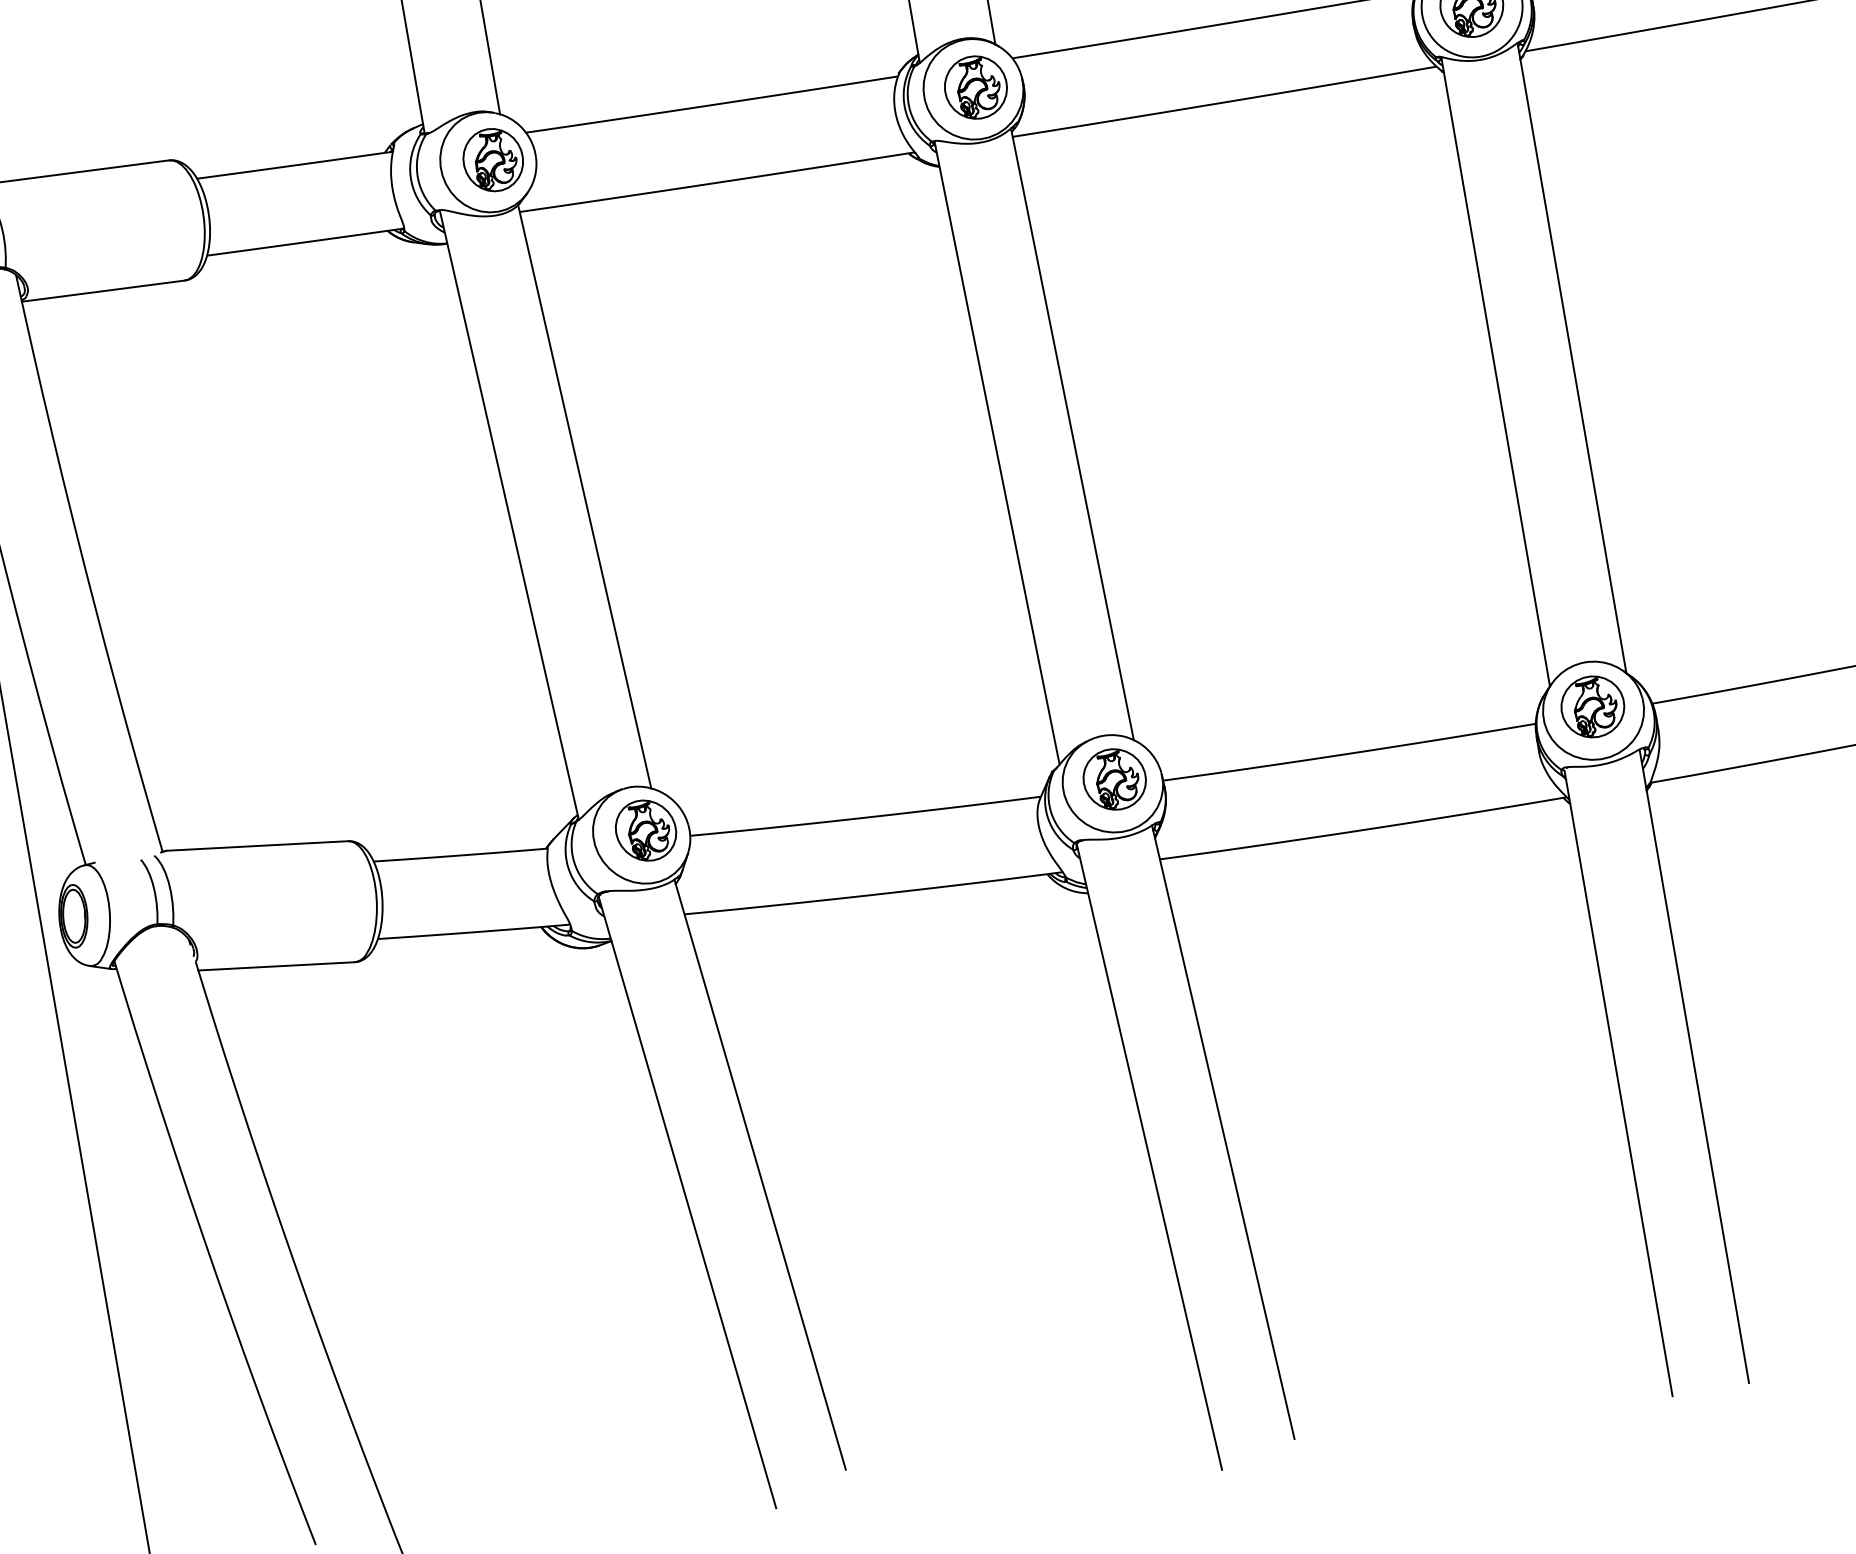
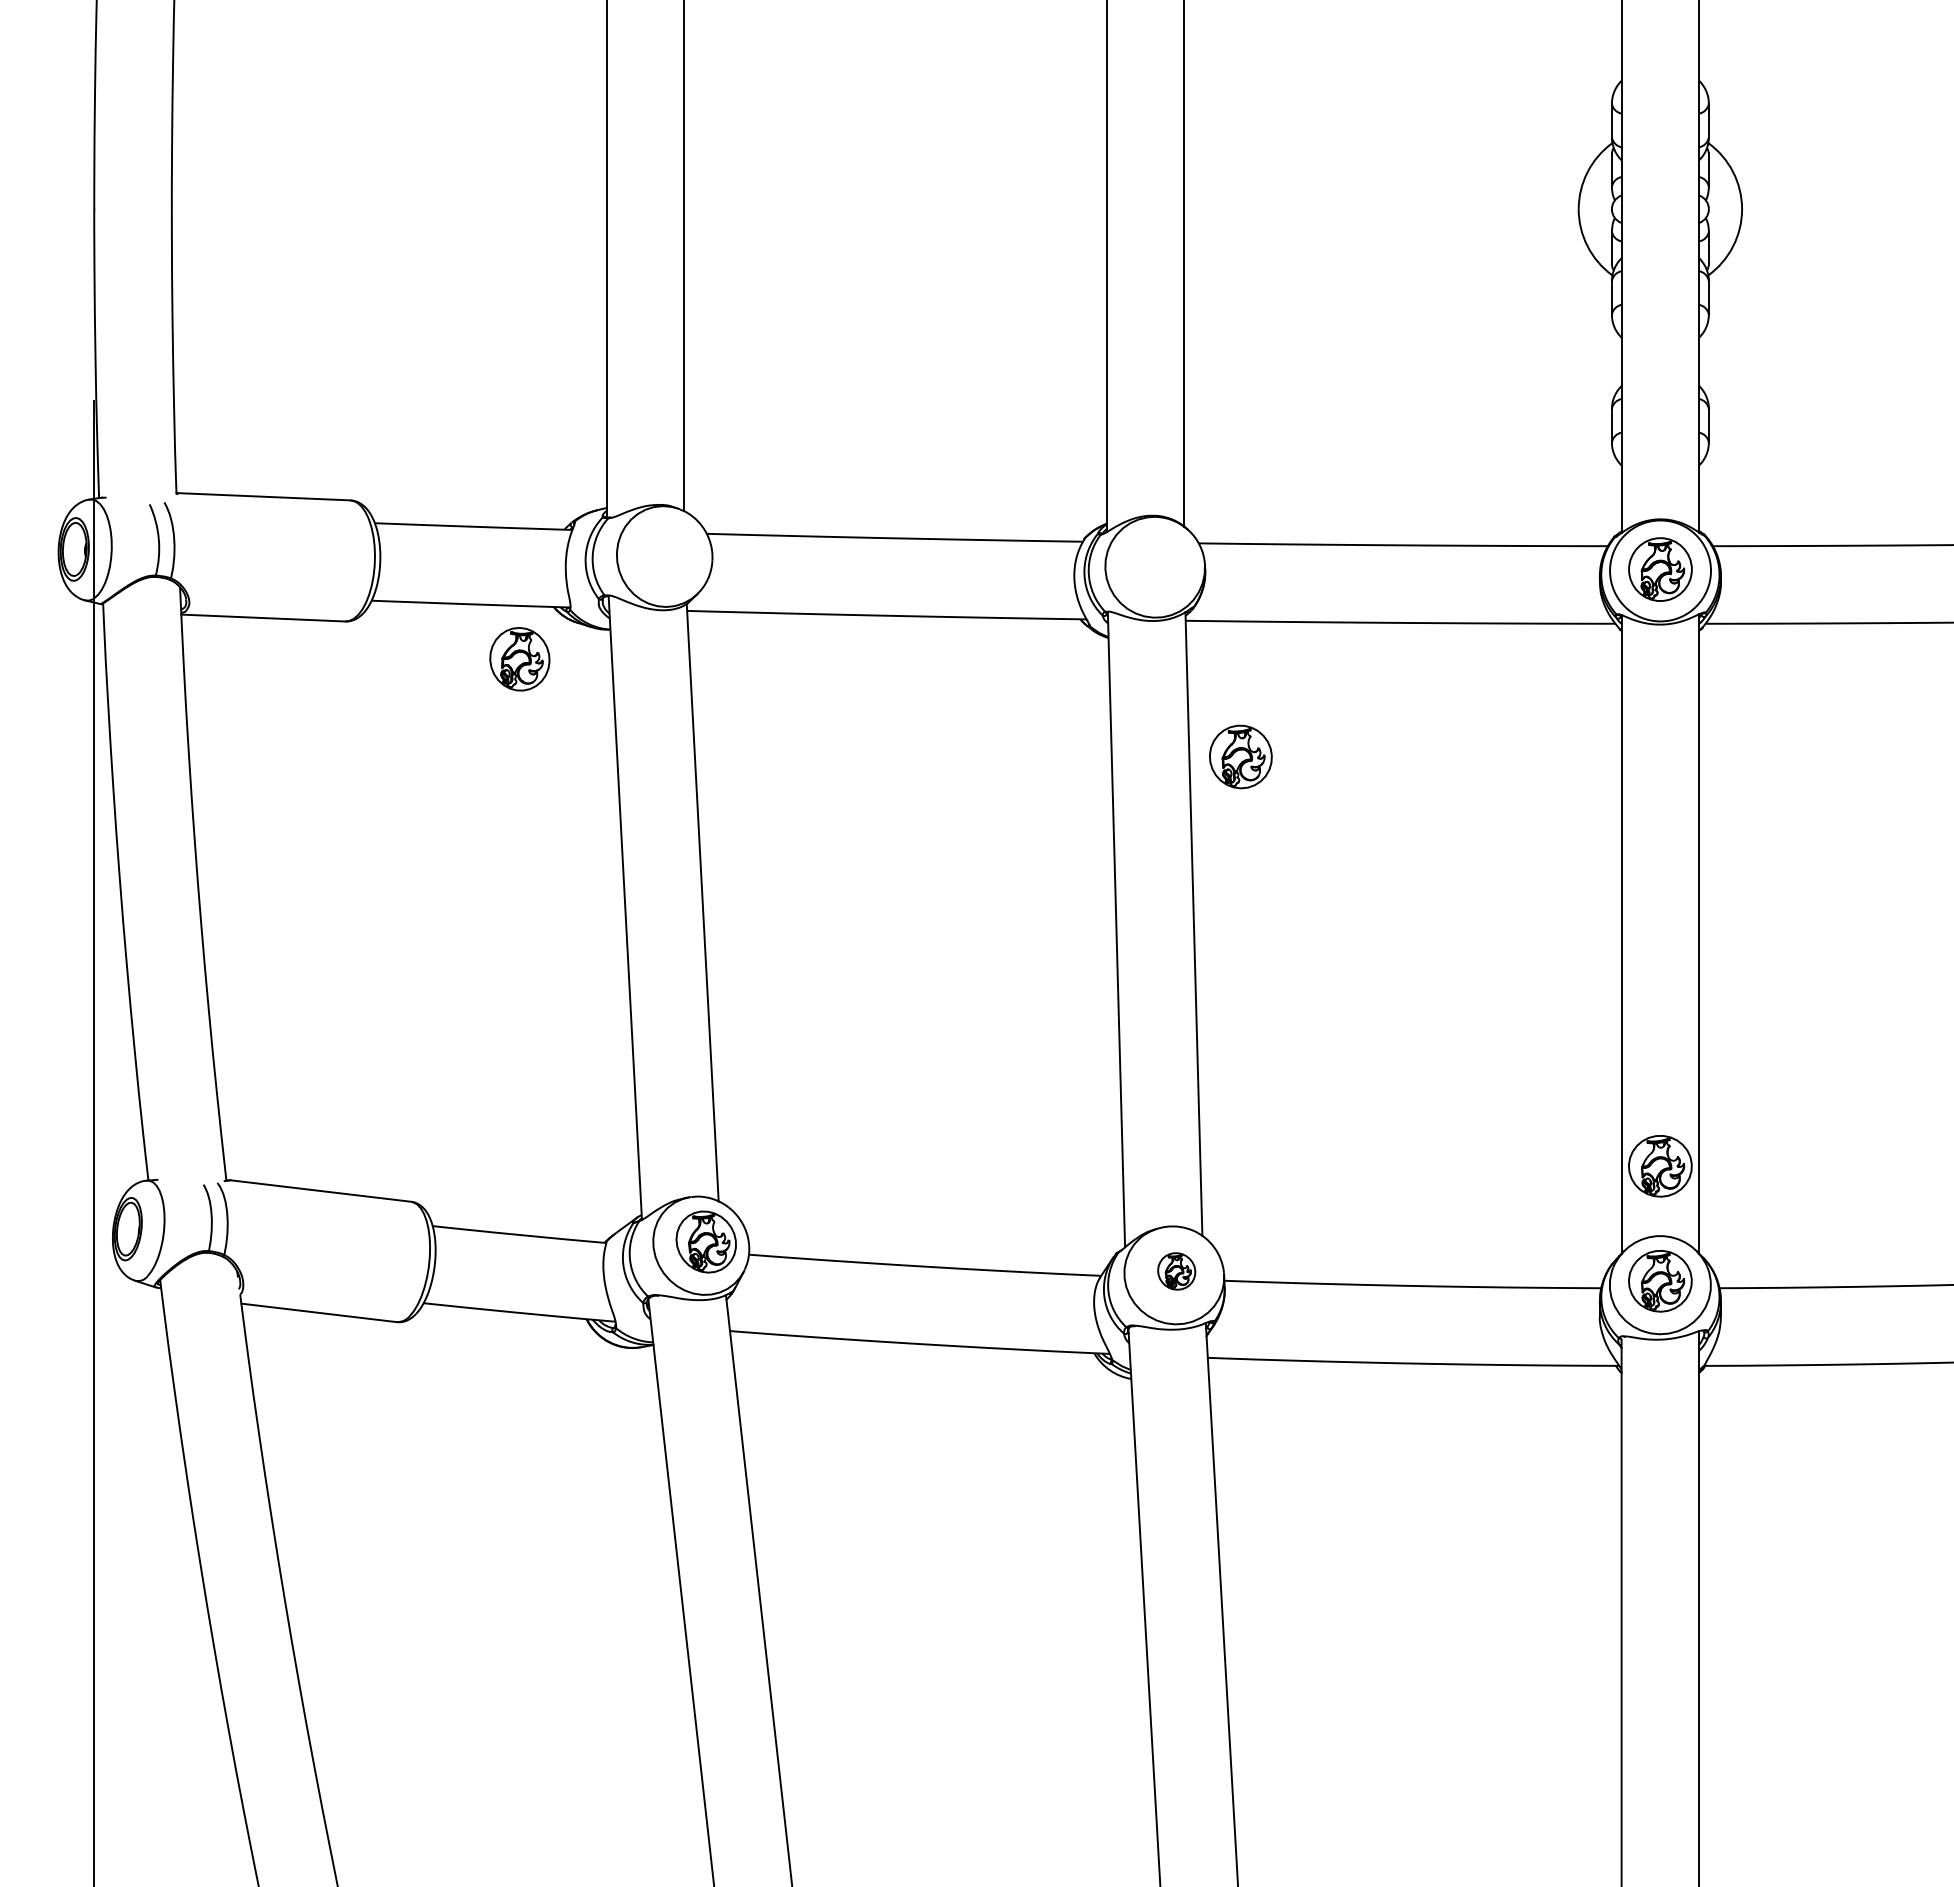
part: (975, 87) -> (1240, 756), moved
part: (492, 160) -> (519, 659), moved
part: (1573, 593) -> (1660, 1166), added
part: (1114, 779) -> (1176, 1271), size x0.6

